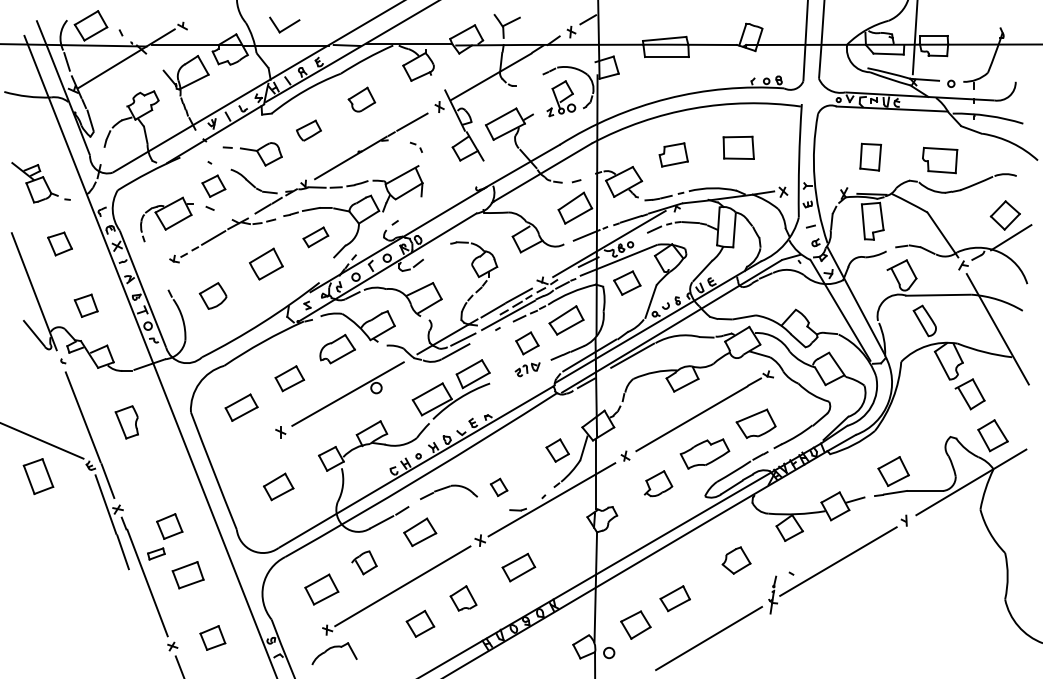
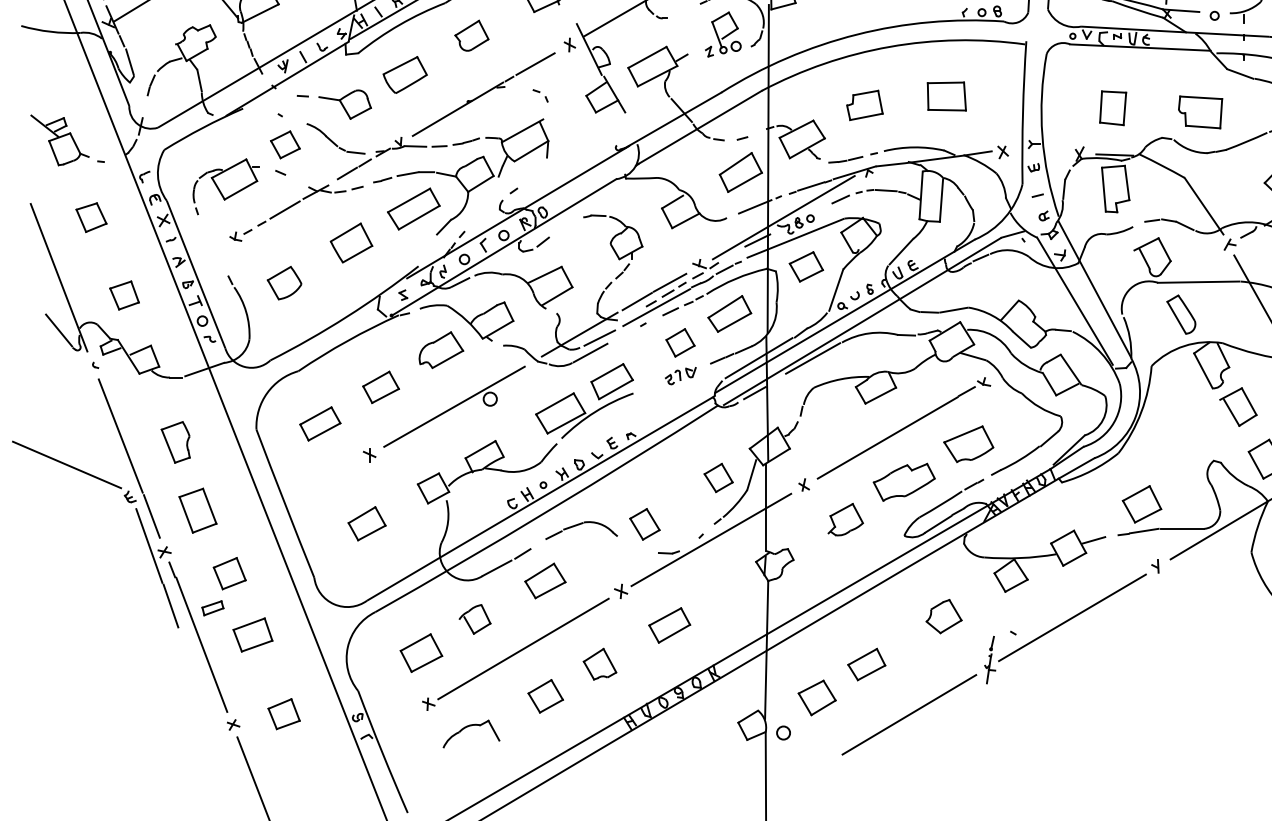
part: (308, 130) -> (404, 74), size x1.43
part: (315, 237) -> (413, 209), size x1.67
part: (38, 476) -> (197, 510), moved
part: (498, 487) -> (644, 524), size x1.43
part: (334, 653) -> (471, 733), moved

